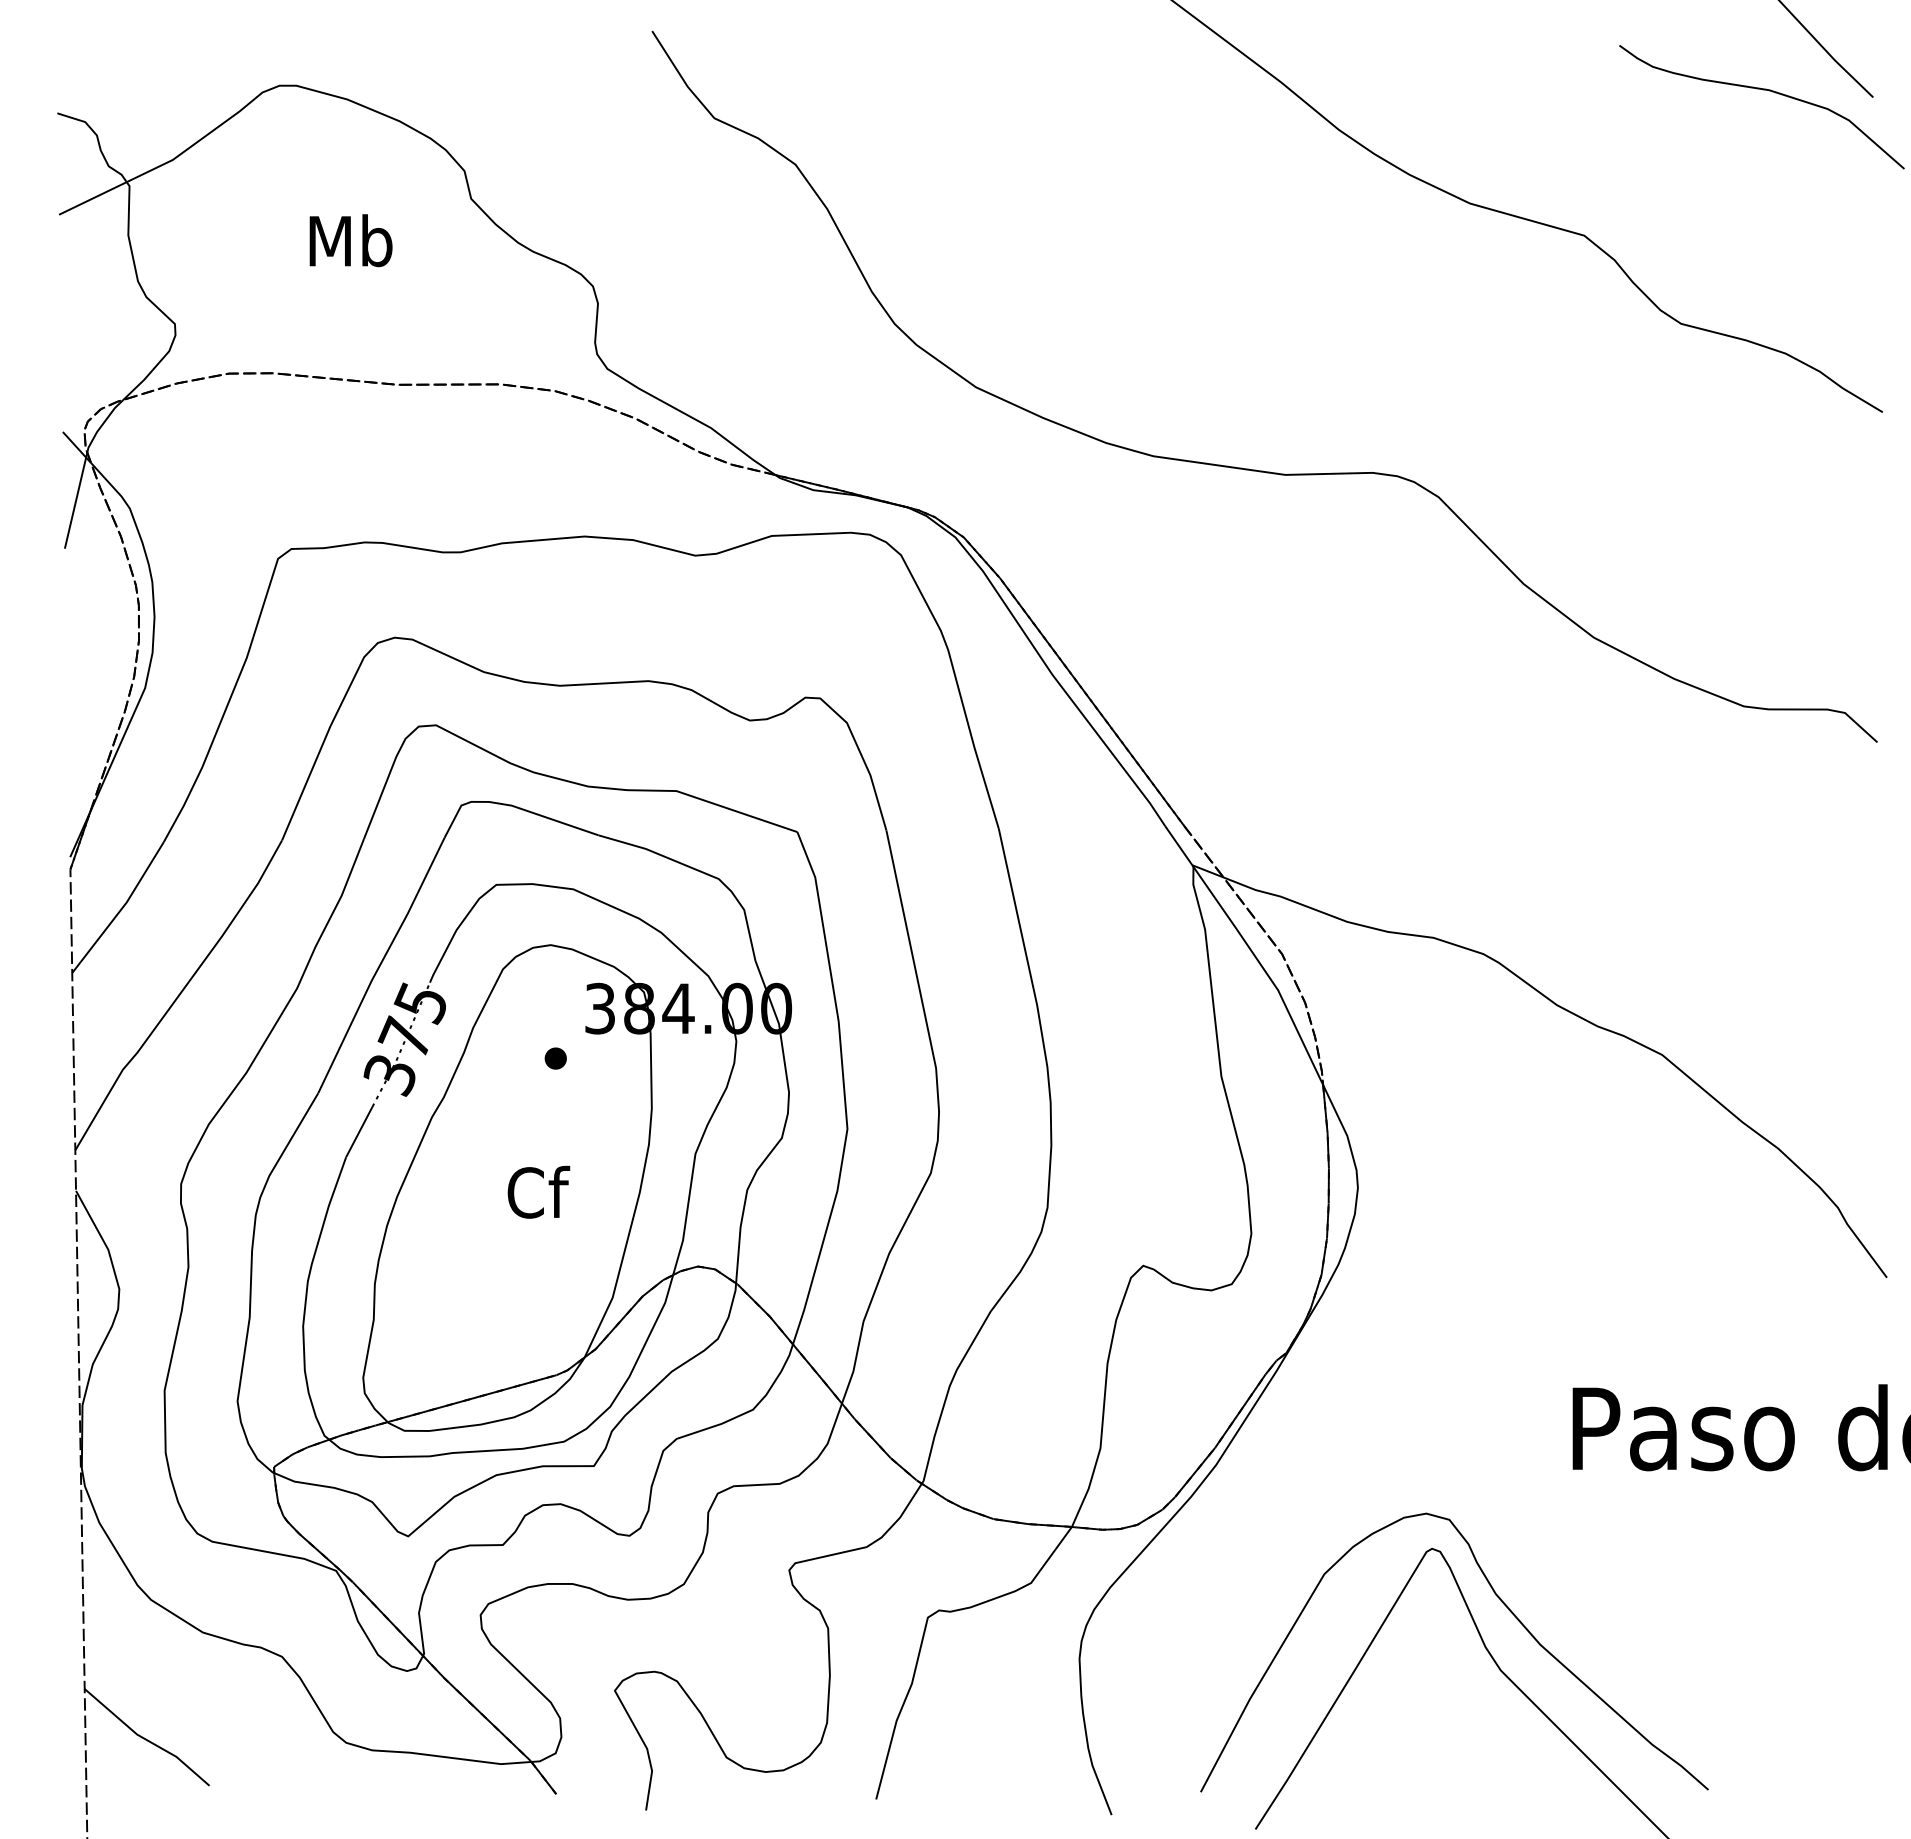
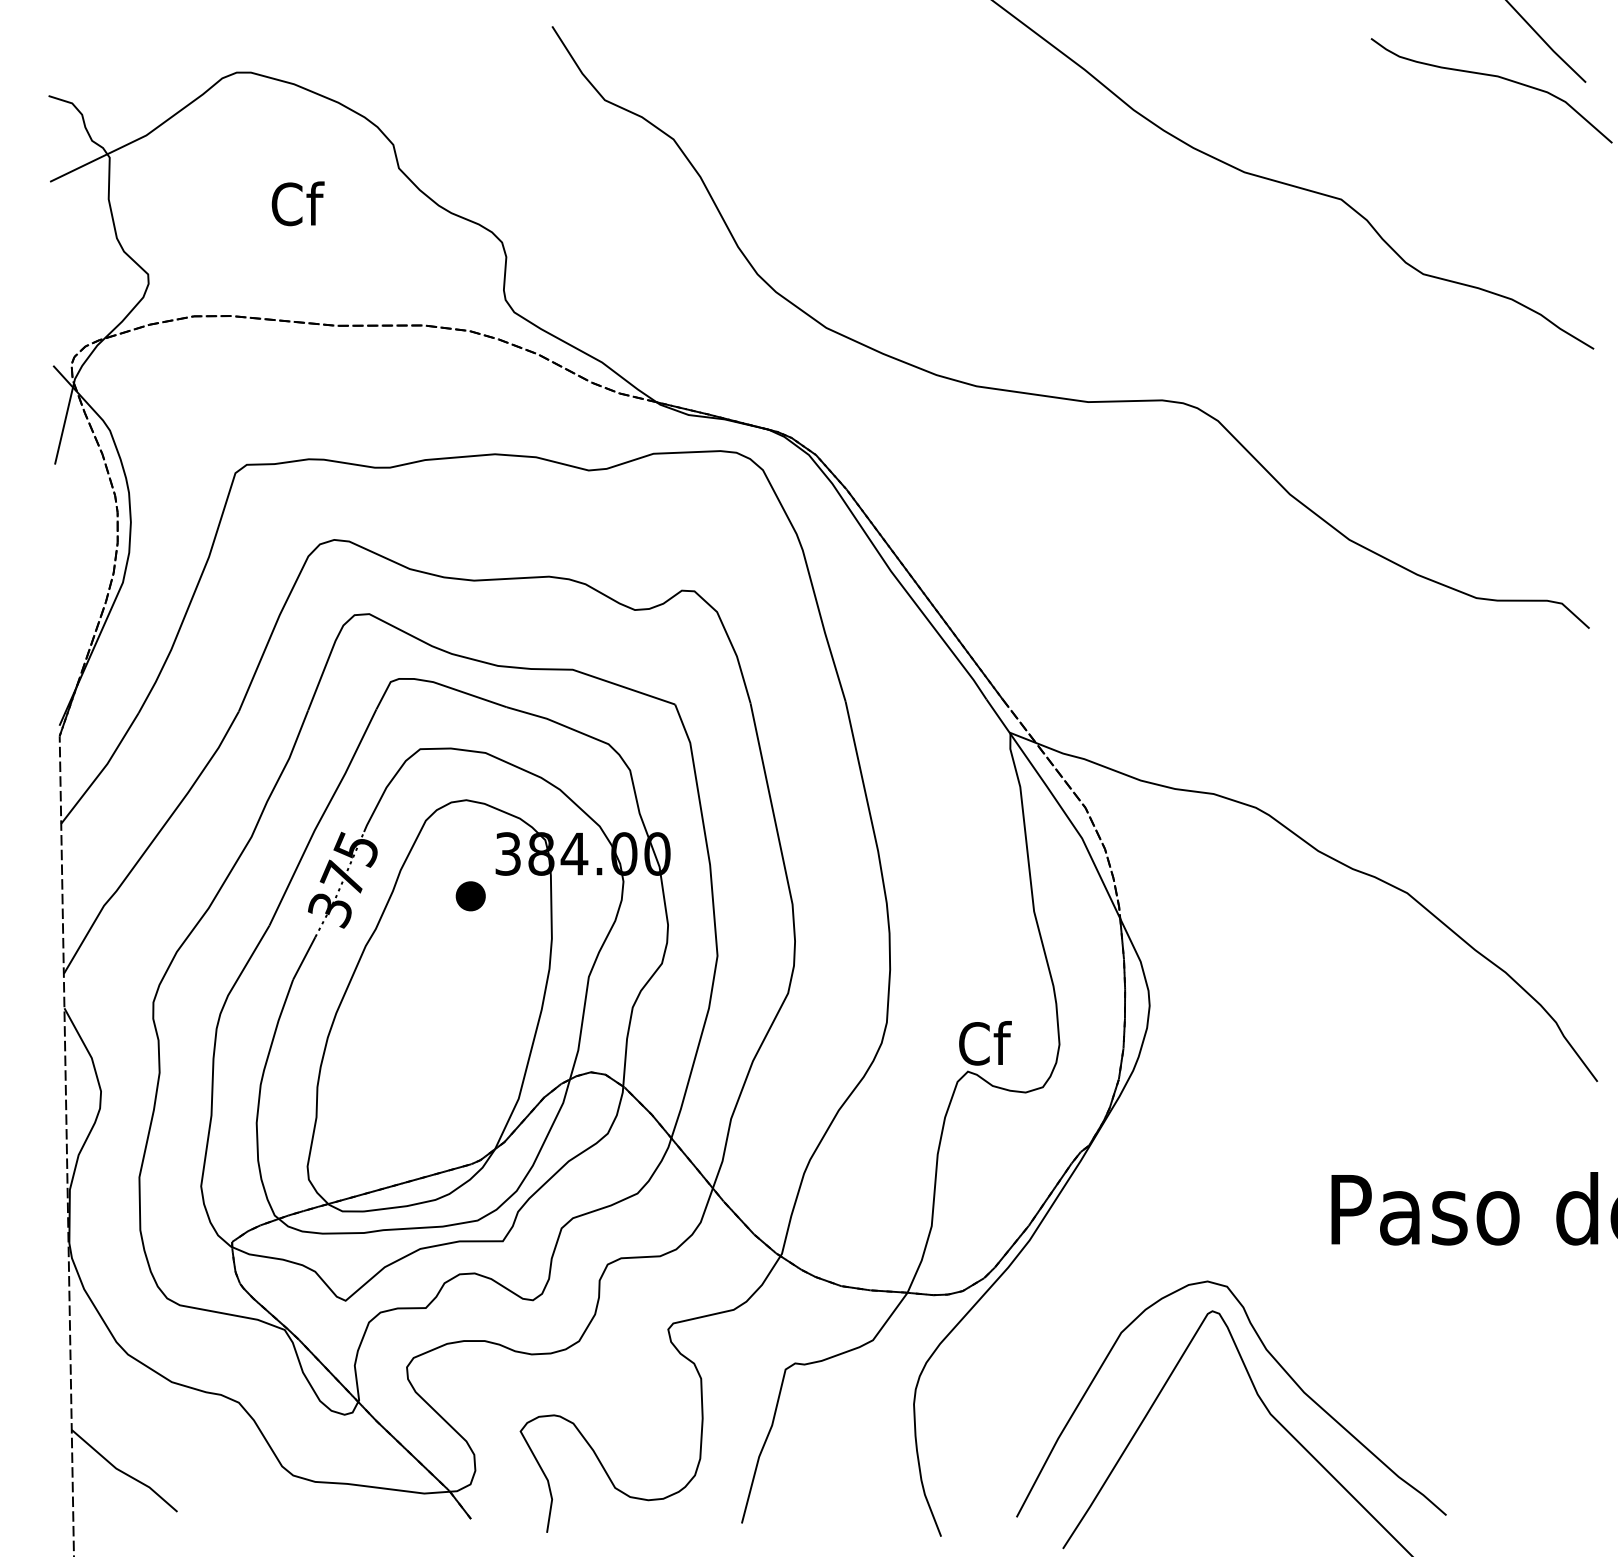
text: (350, 240) -> (296, 203), Mb -> Cf
part: (555, 1058) -> (470, 896), size x1.6
text: (538, 1191) -> (985, 1042), moved

